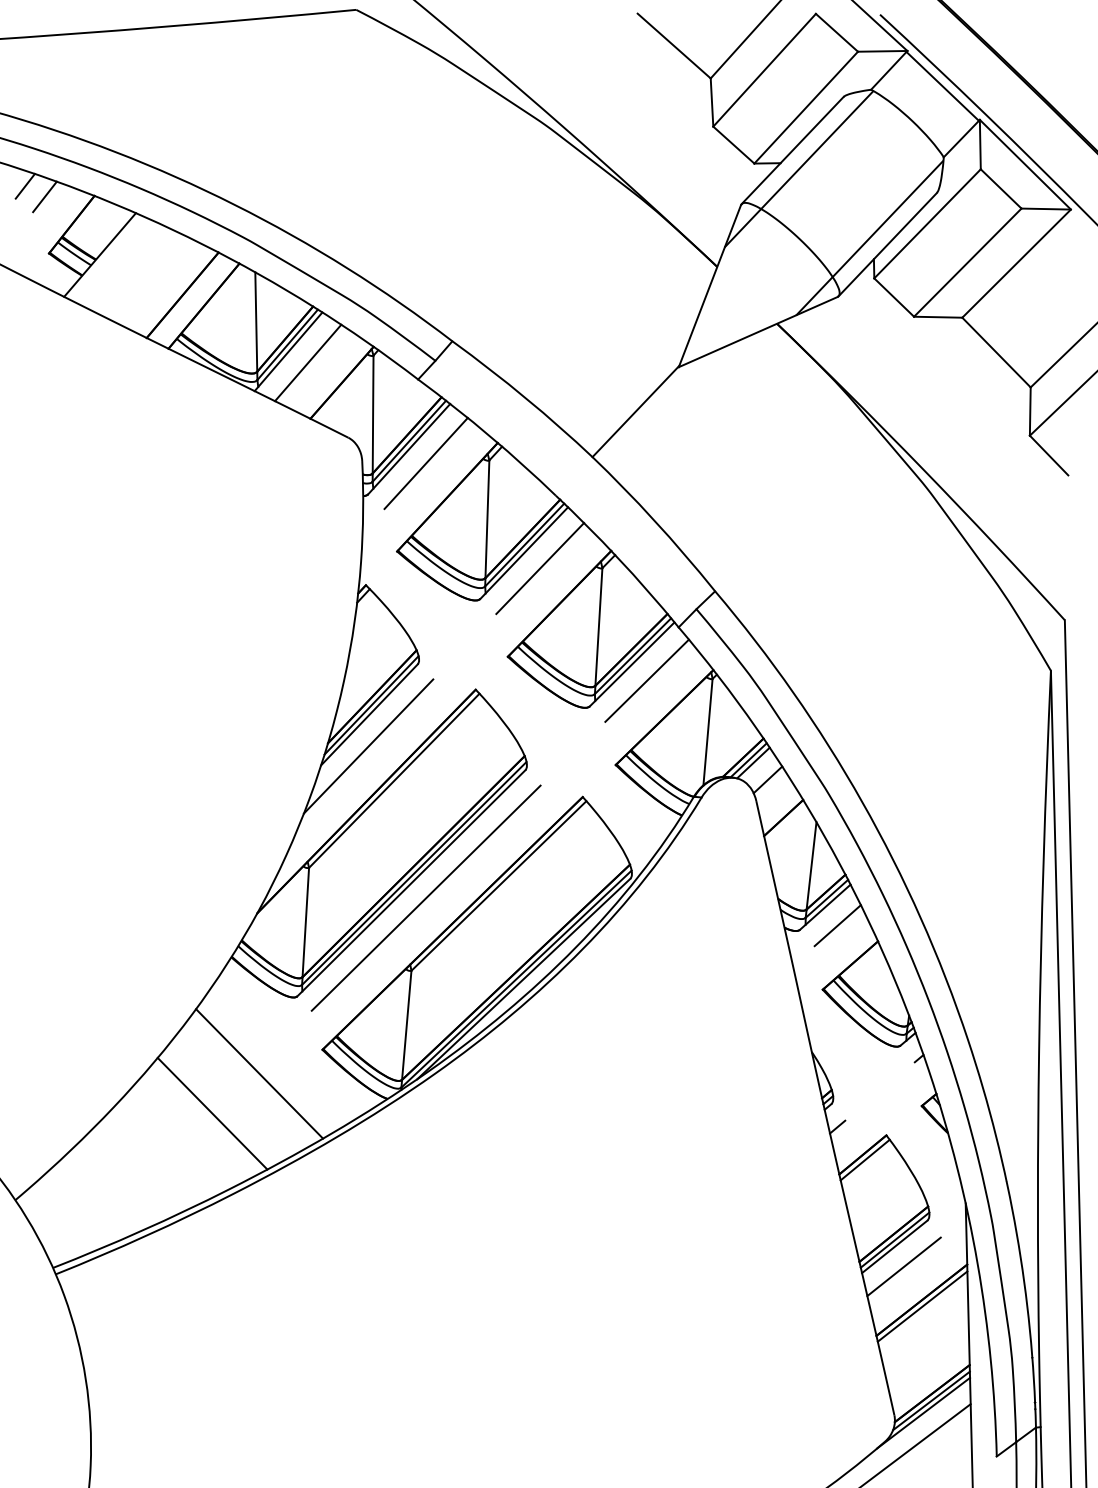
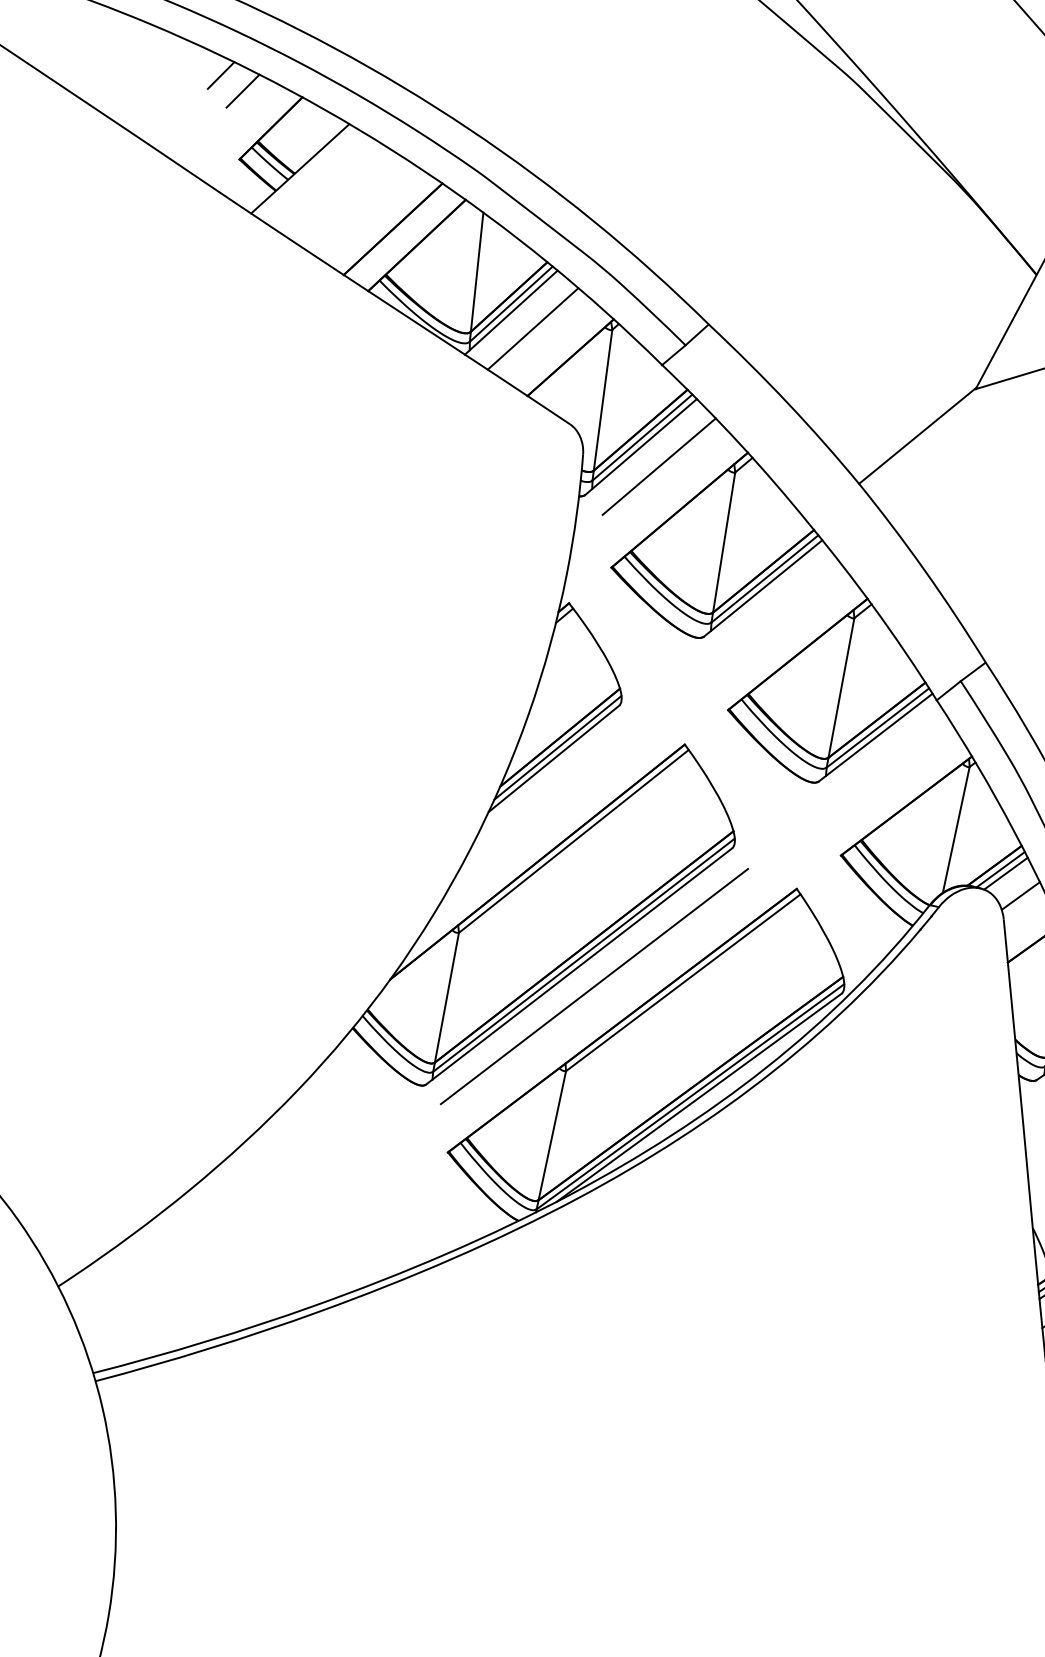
line: (540, 568) -> (780, 609), removed
line: (646, 680) -> (890, 759), removed
line: (368, 746) -> (548, 796), removed
line: (259, 1073) -> (369, 1171), removed
line: (212, 1113) -> (306, 1212), removed

